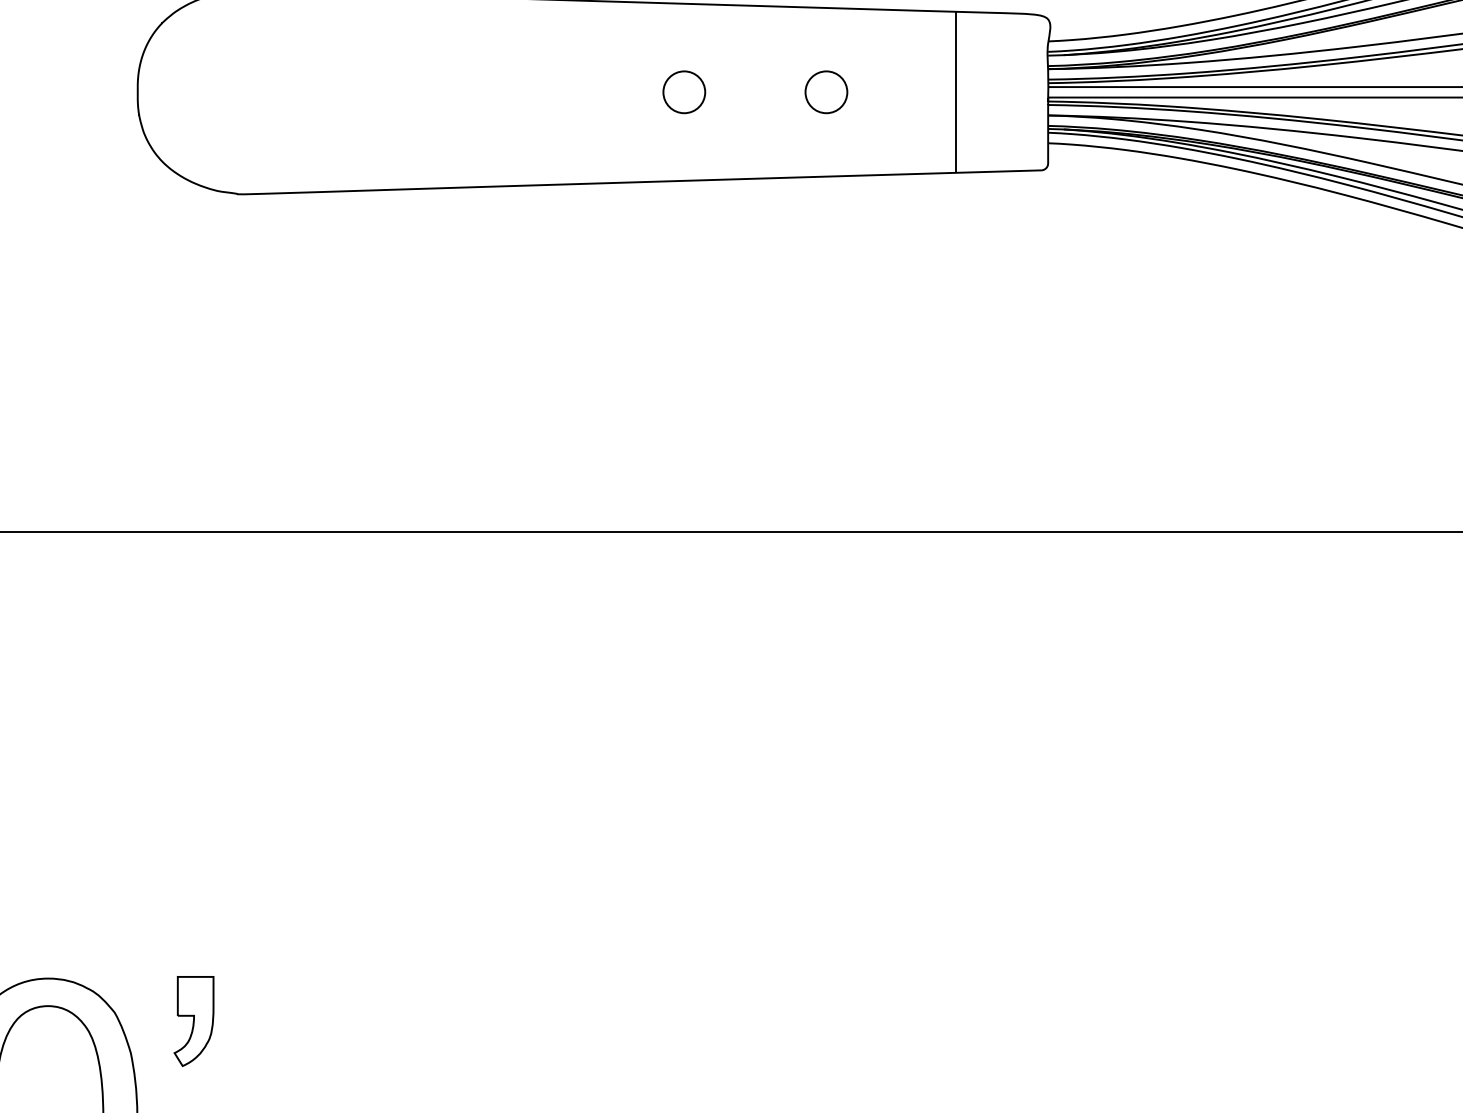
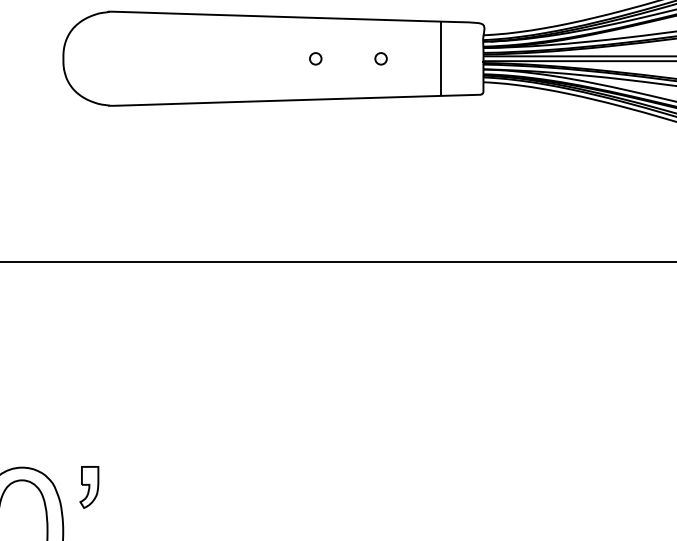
circle: (684, 91) -> (315, 58), size x0.6
circle: (825, 91) -> (380, 58), size x0.6

